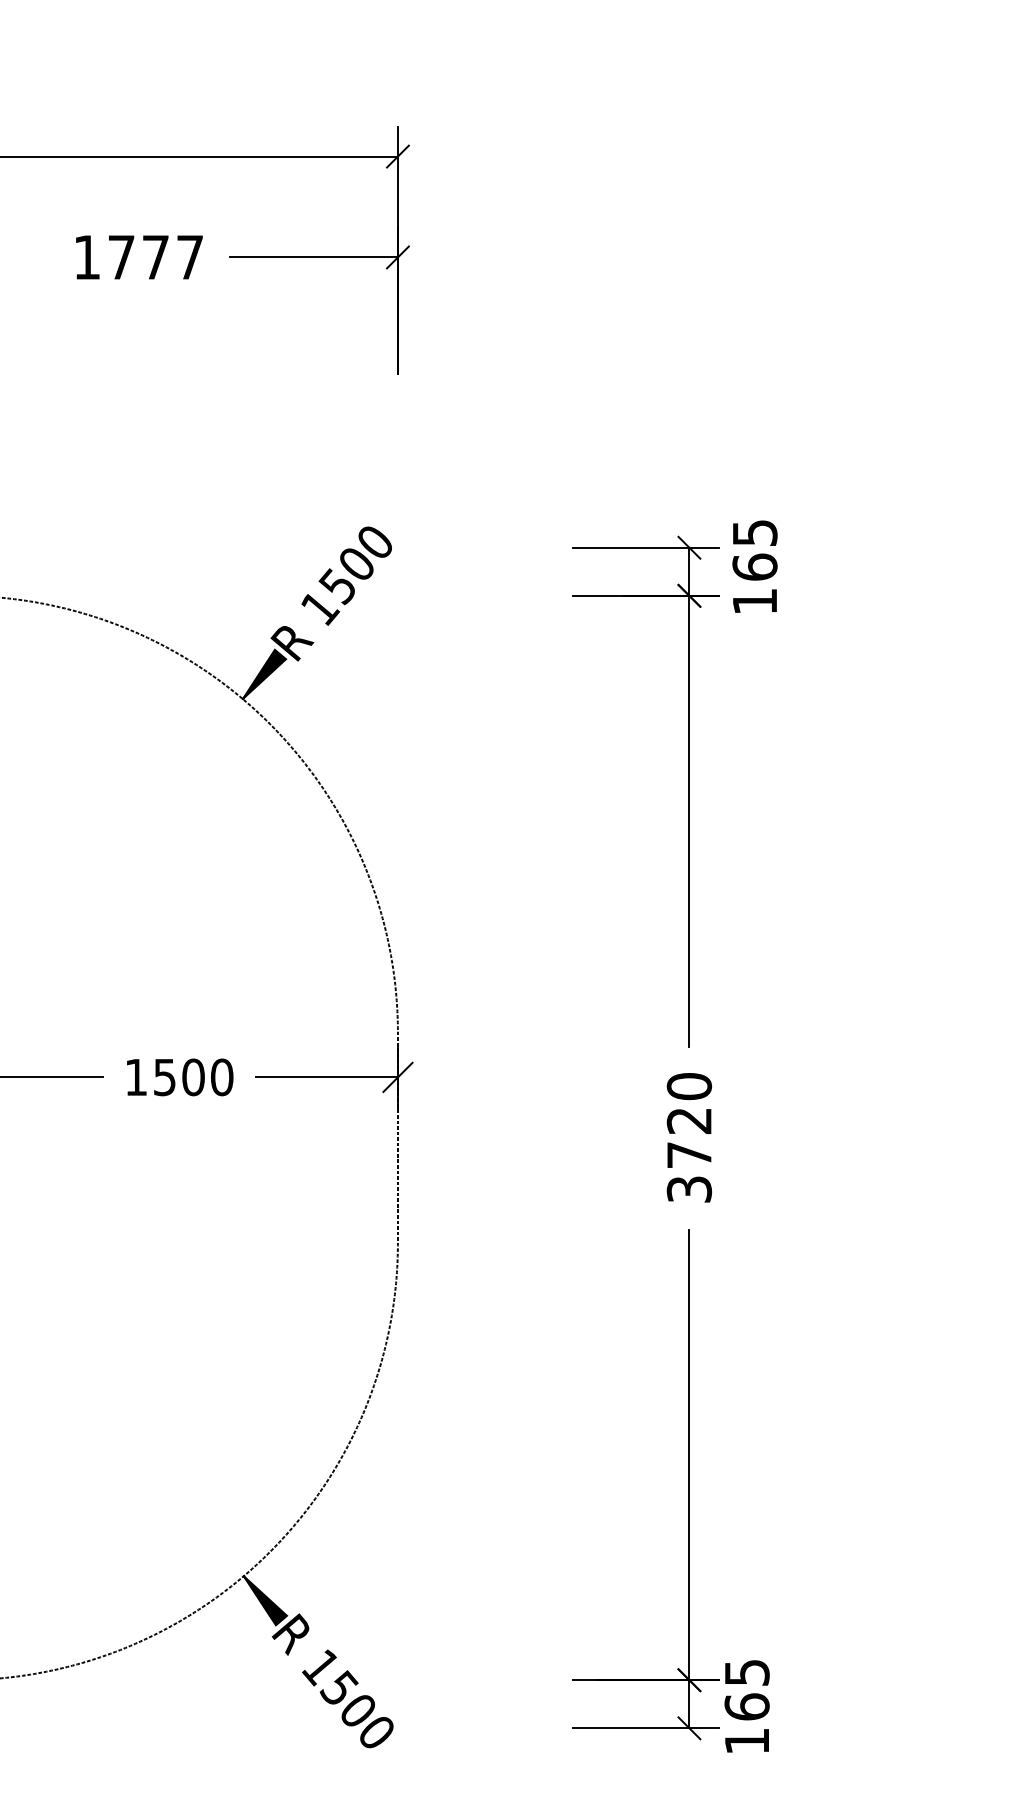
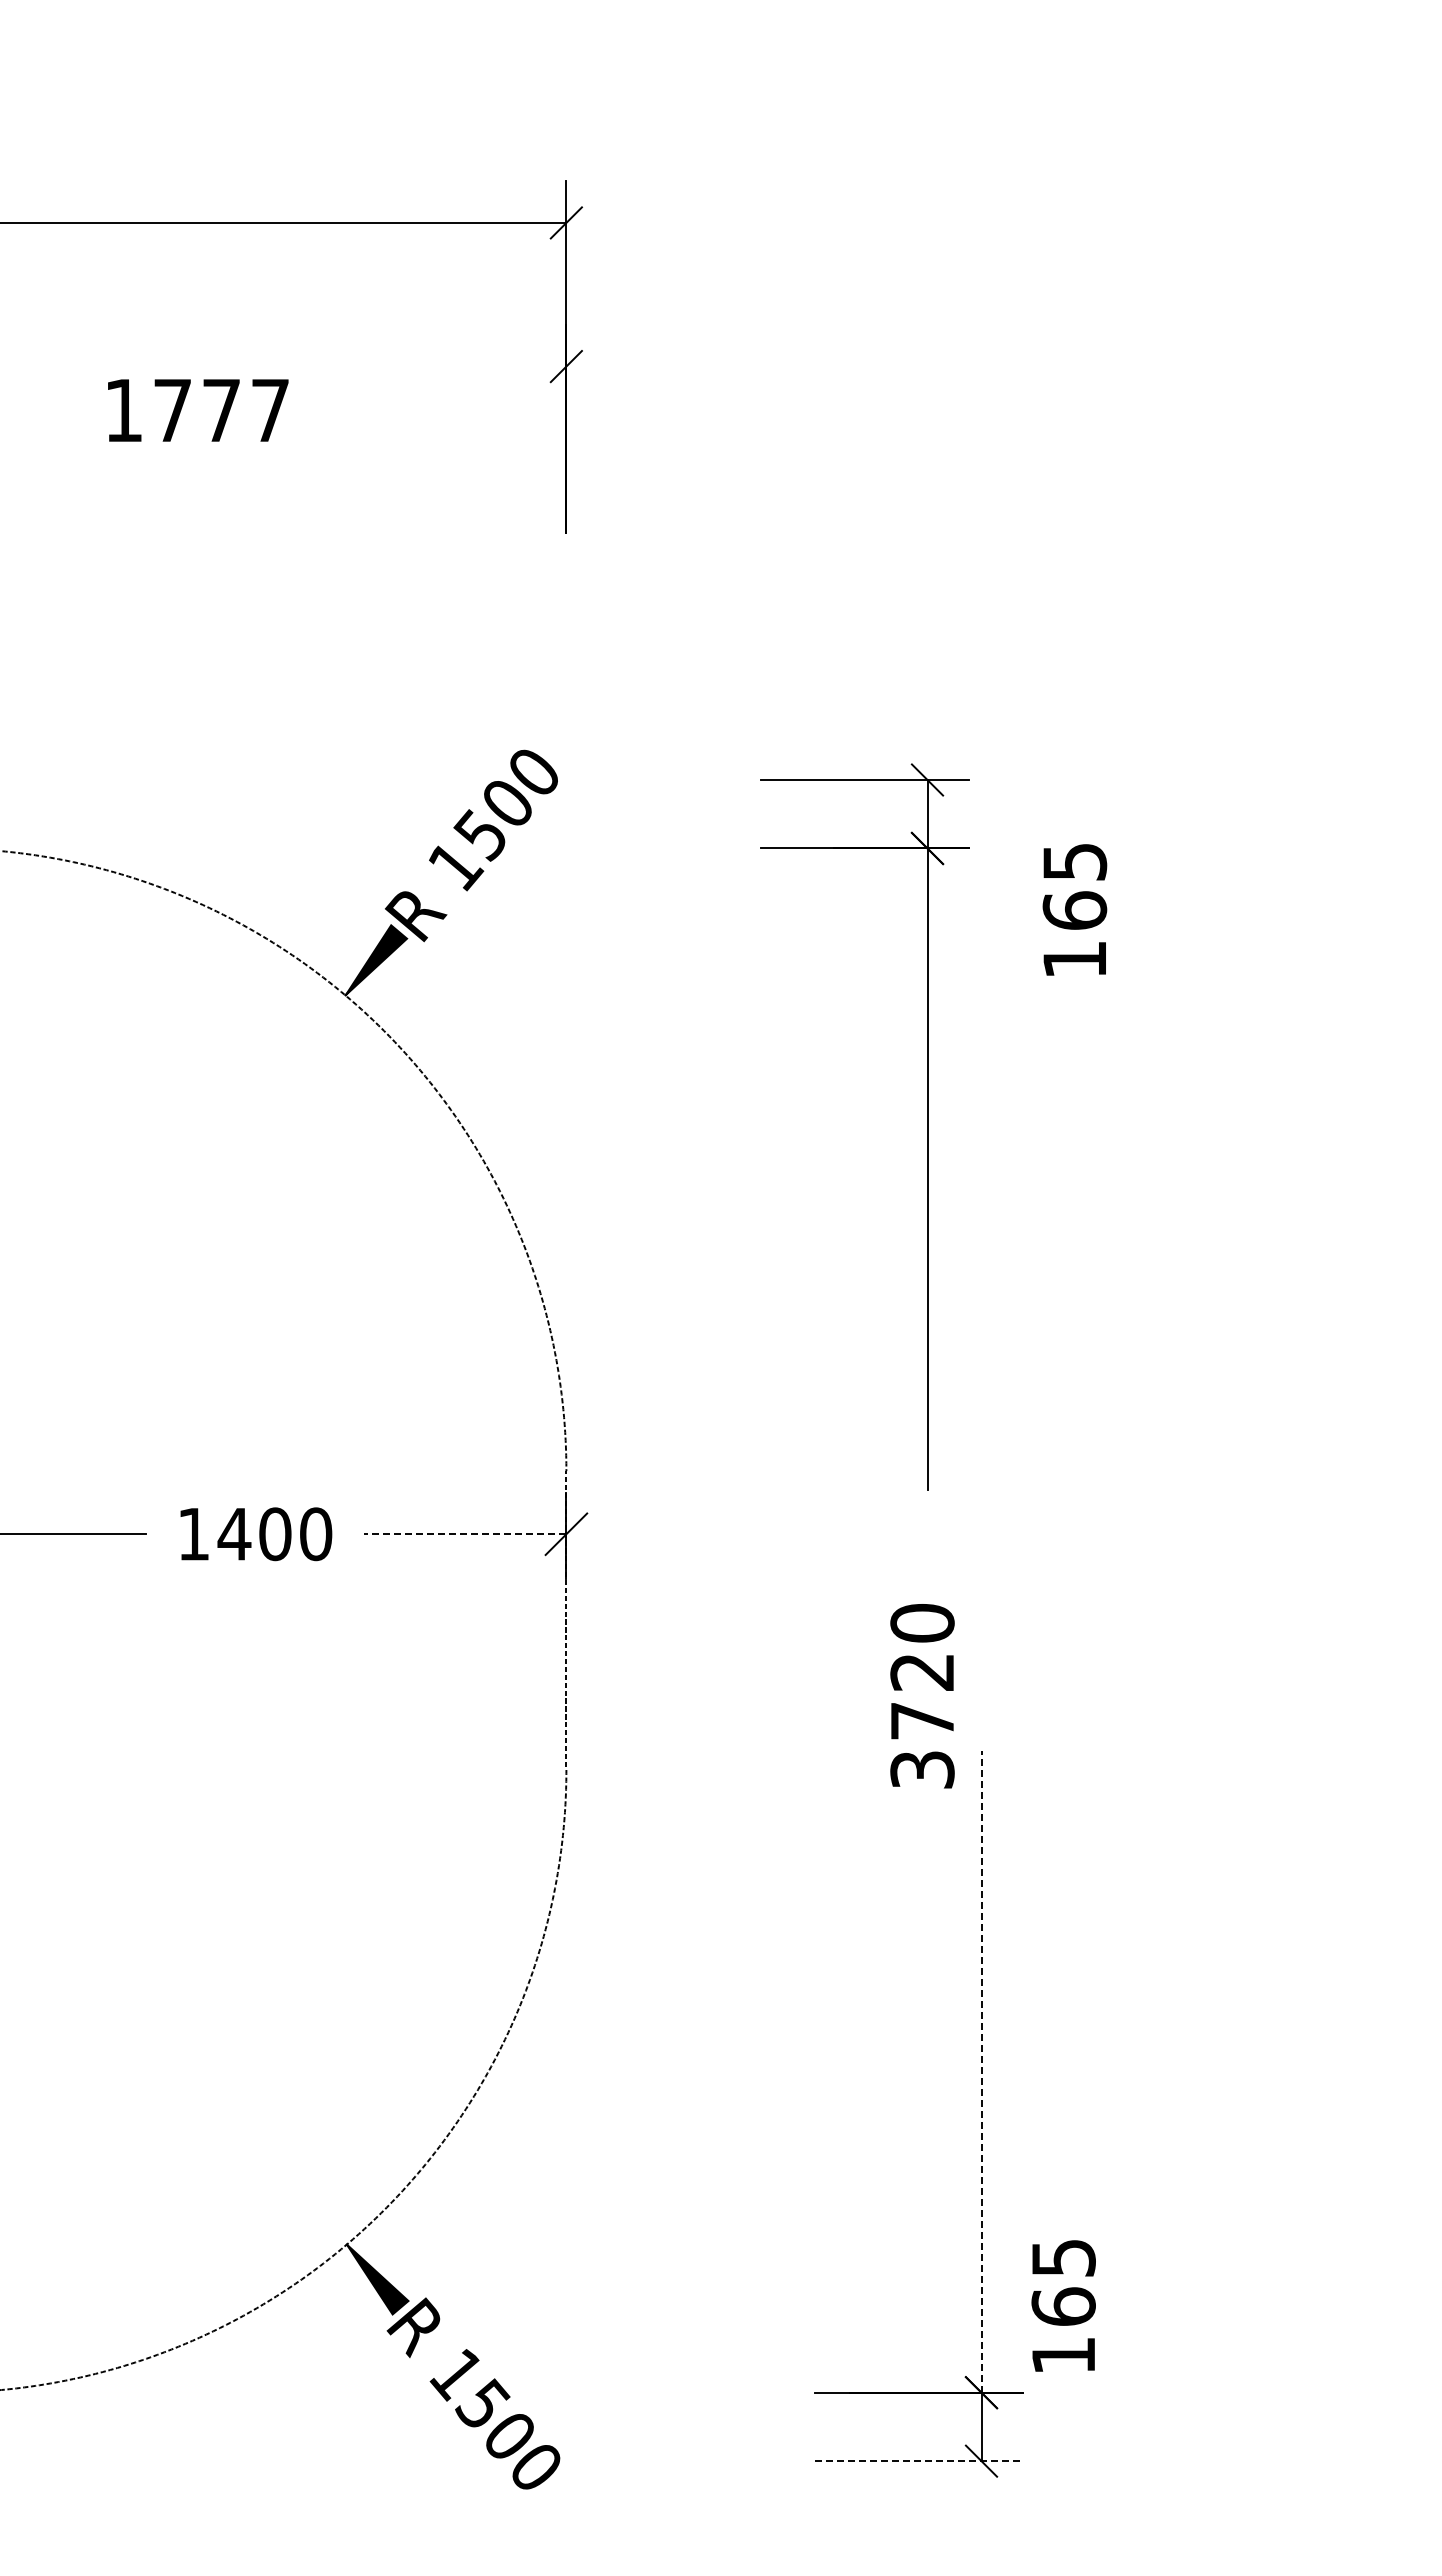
text: (139, 257) -> (198, 410), moved
line: (313, 257) -> (446, 366), removed
text: (754, 566) -> (1074, 909), moved
part: (689, 791) -> (927, 1126), moved
text: (164, 1077) -> (234, 1534), 1500 -> 1400
line: (326, 1077) -> (464, 1534), solid -> dashed
text: (689, 1137) -> (922, 1696), moved
line: (689, 1454) -> (981, 2071), solid -> dashed
text: (747, 1706) -> (1063, 2305), moved
line: (645, 1728) -> (919, 2461), solid -> dashed

